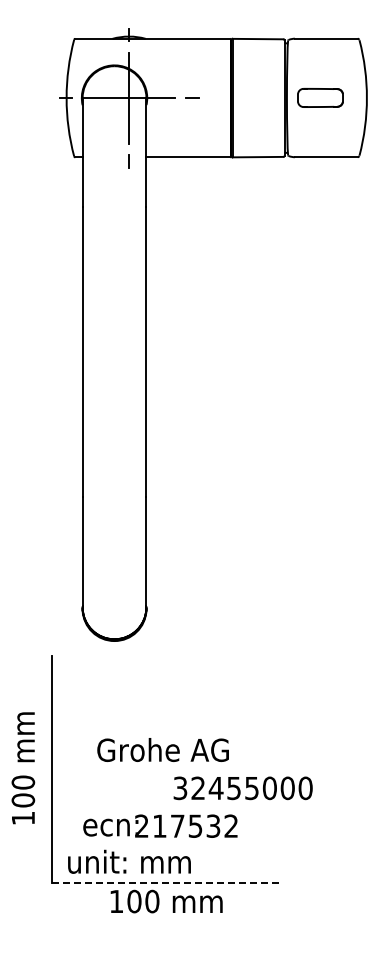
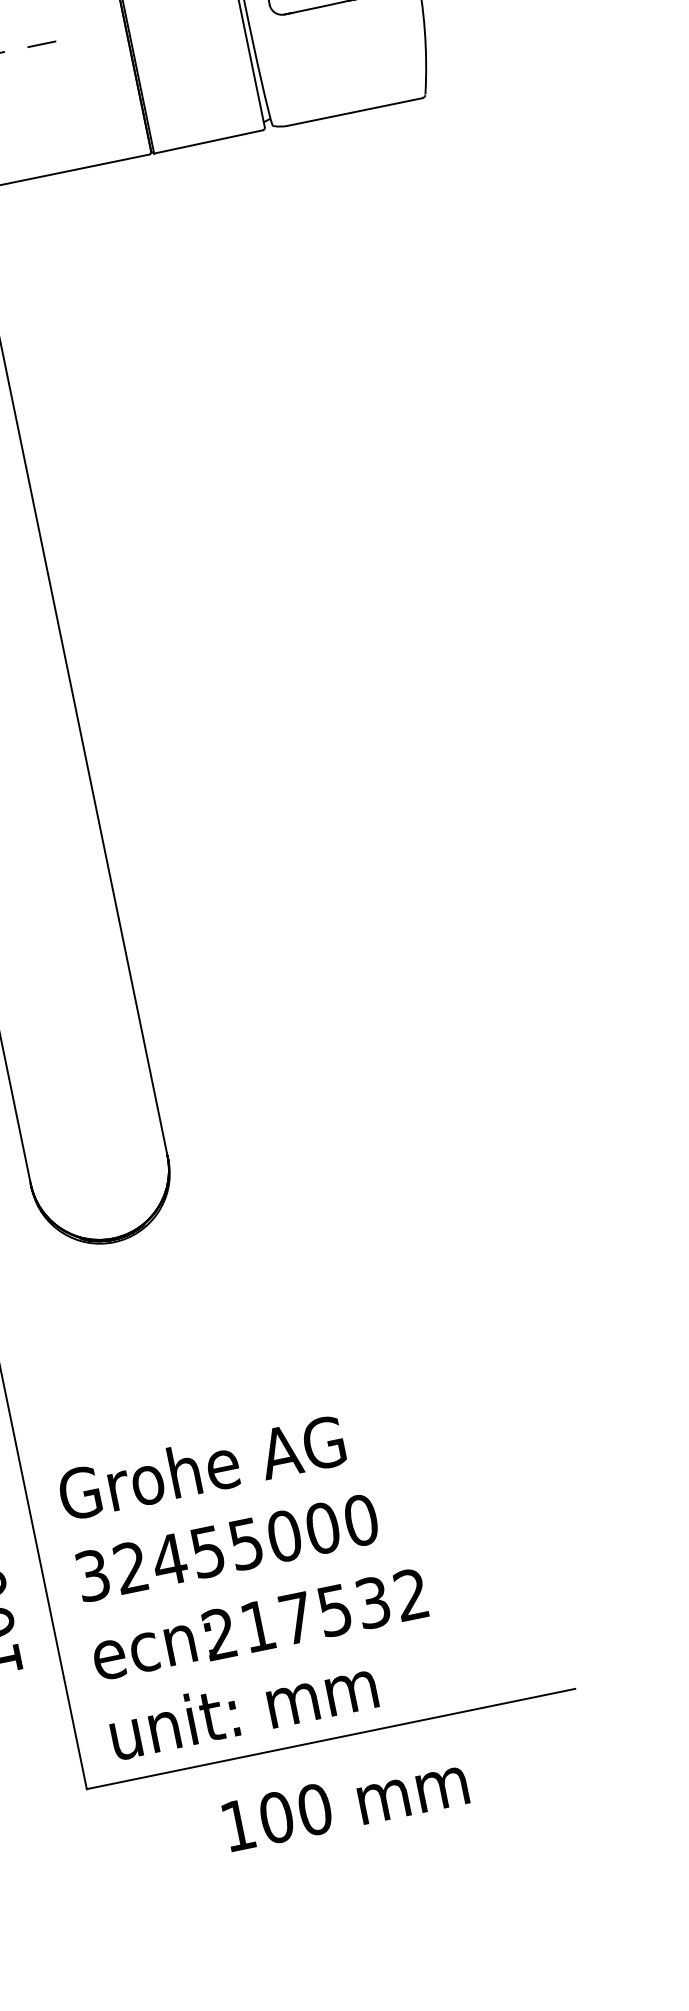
text: (162, 749) -> (200, 1466), moved
text: (242, 788) -> (225, 1548), moved
text: (160, 825) -> (259, 1624), moved
line: (166, 883) -> (332, 1739), dashed -> solid
text: (166, 901) -> (345, 1803), moved

